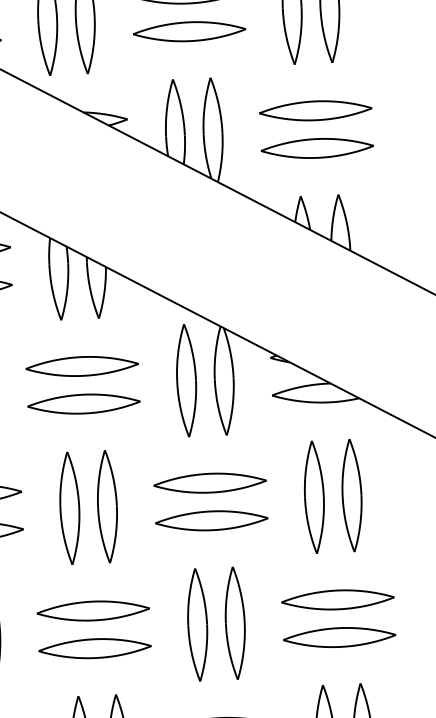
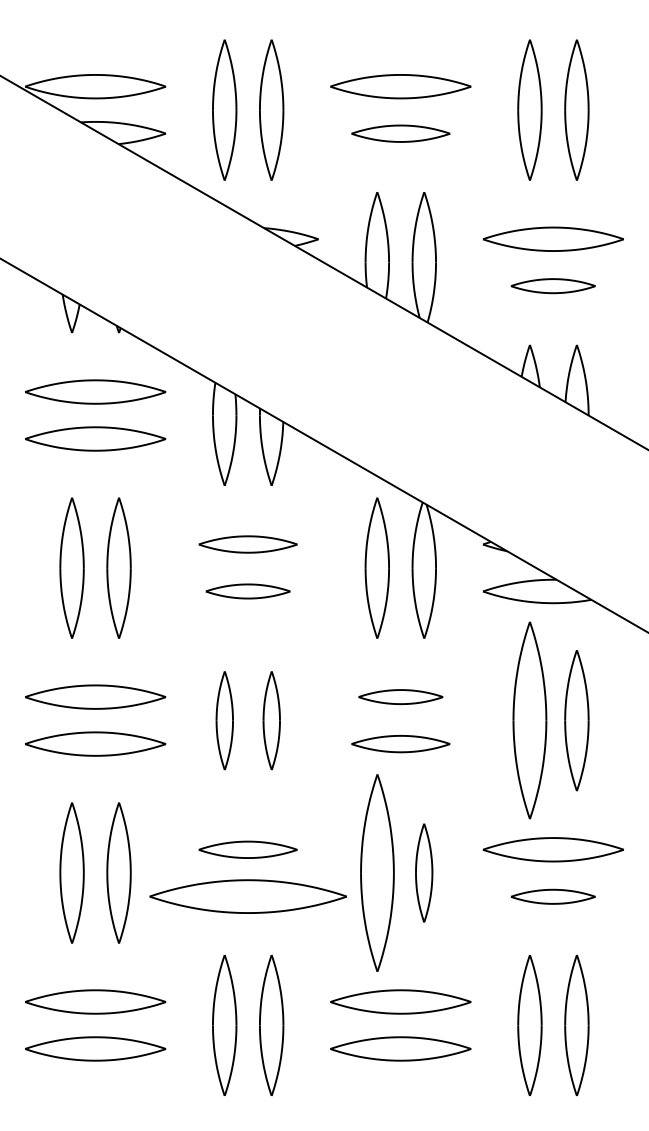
part: (189, 31) -> (400, 133), size x0.7
part: (316, 147) -> (552, 285), size x0.6
part: (81, 366) -> (247, 544), size x0.7
part: (83, 404) -> (247, 591), size x0.6
part: (209, 482) -> (400, 696), size x0.6
part: (314, 497) -> (529, 720), size x1.4
part: (107, 506) -> (271, 720), size x0.7
part: (69, 508) -> (224, 720), size x0.7
part: (211, 520) -> (400, 743), size x0.7
part: (92, 610) -> (247, 849), size x0.7
part: (234, 622) -> (423, 872), size x0.7
part: (196, 624) -> (376, 872), size x1.4
part: (338, 637) -> (552, 896), size x0.6
part: (94, 648) -> (247, 896), size x1.4

